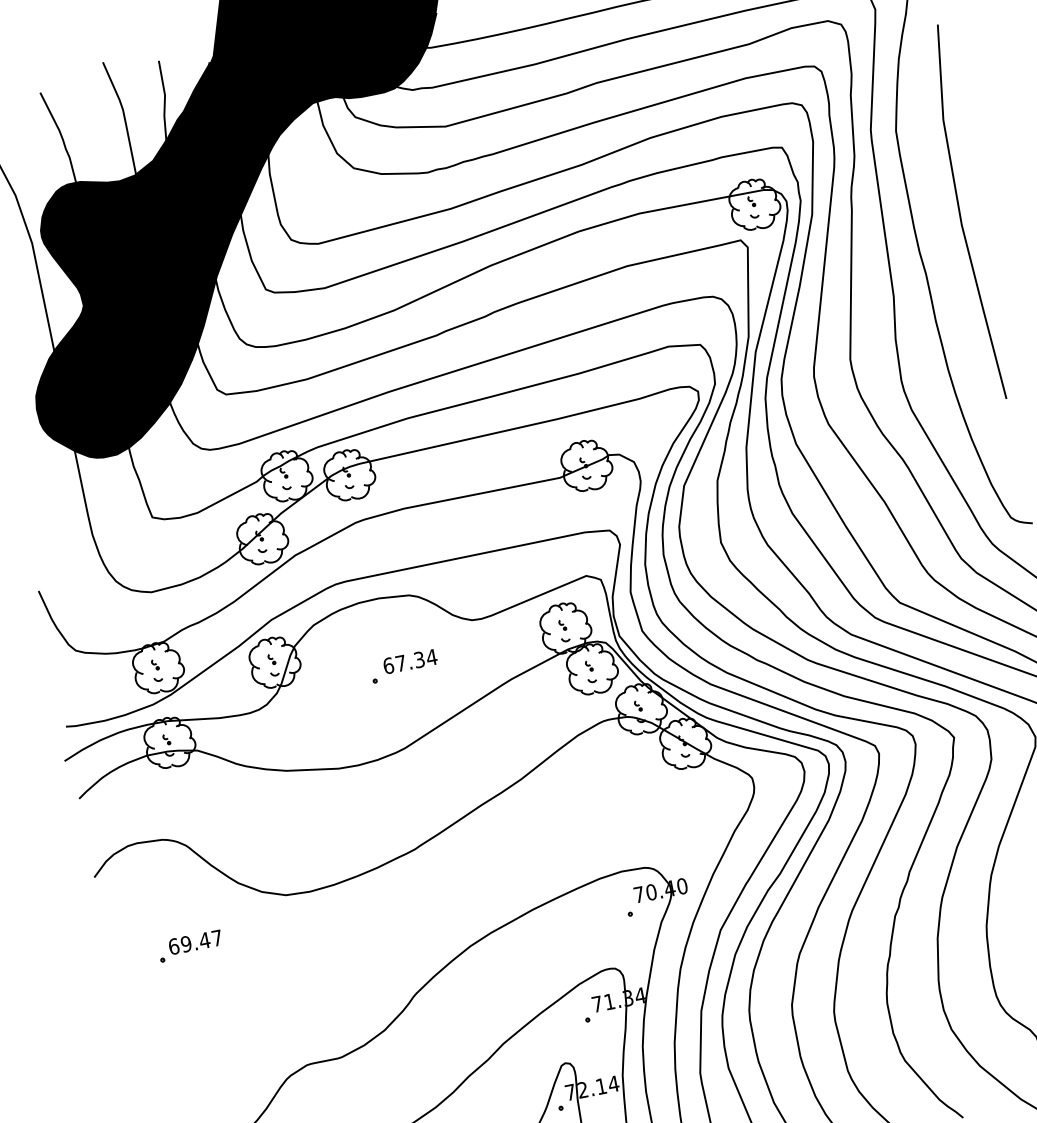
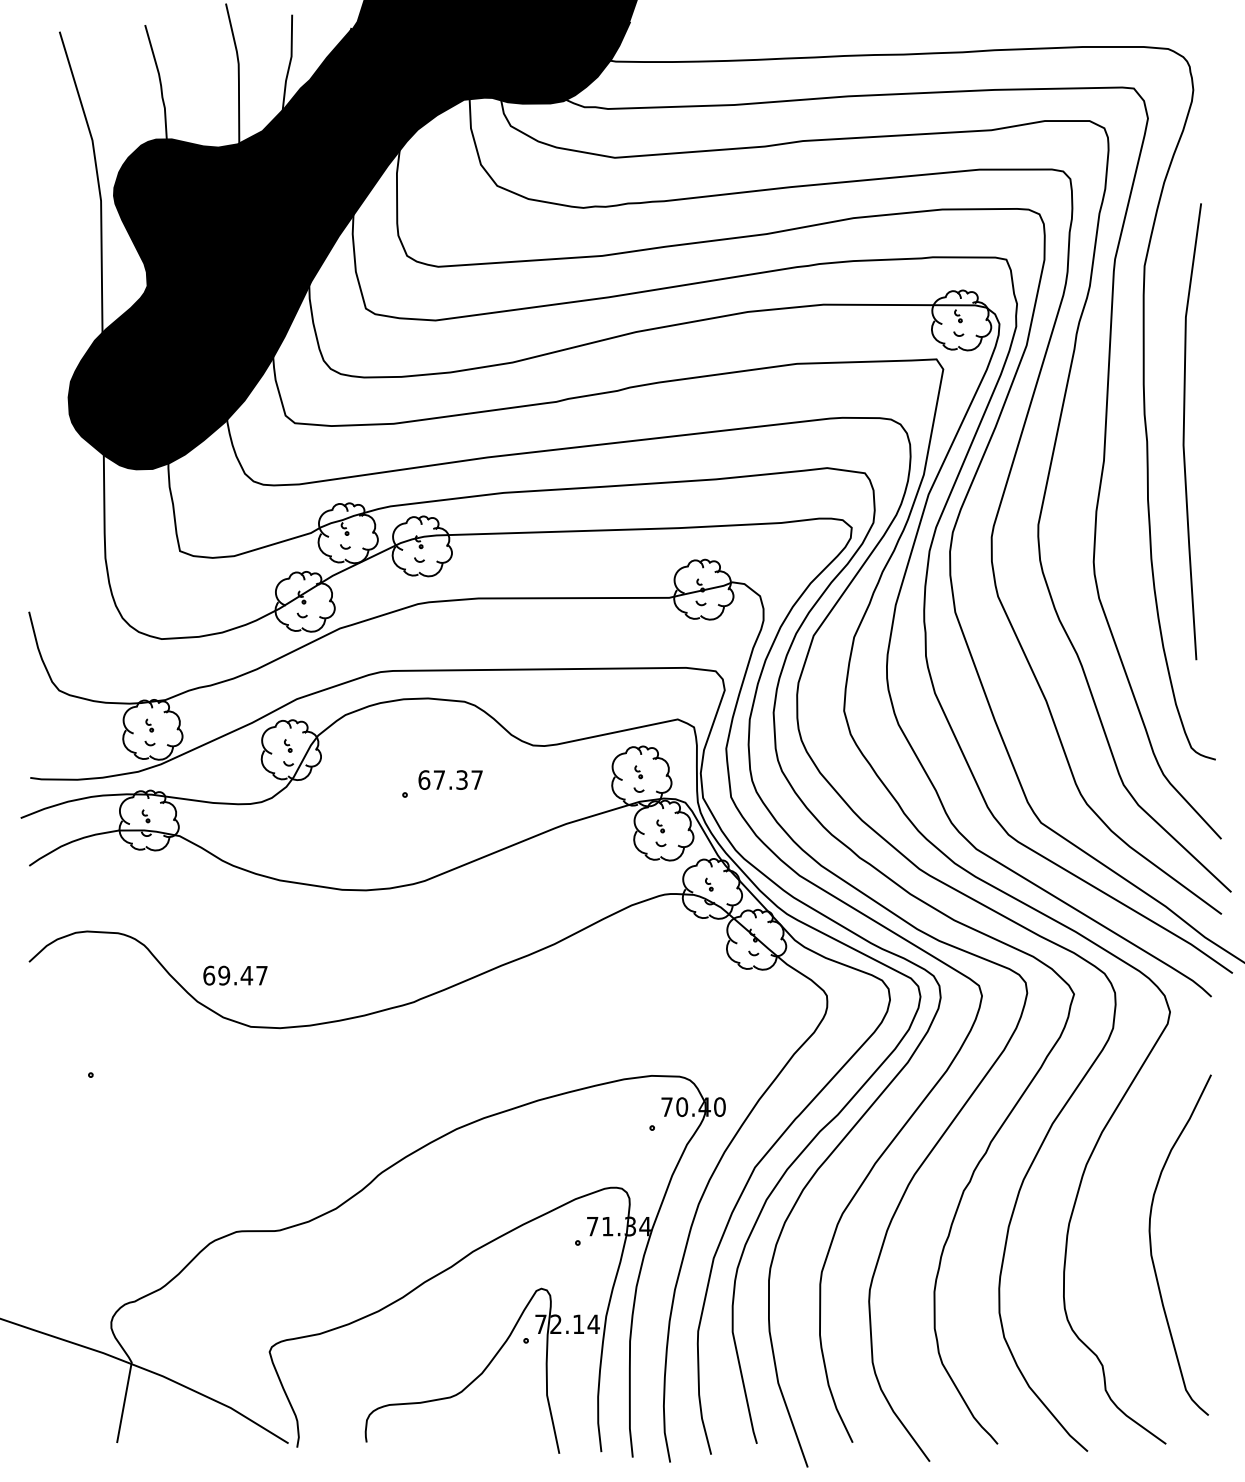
line: (960, 213) -> (1184, 431), moved
text: (431, 657) -> (476, 779), 67.34 -> 67.37
text: (195, 942) -> (235, 975), moved

